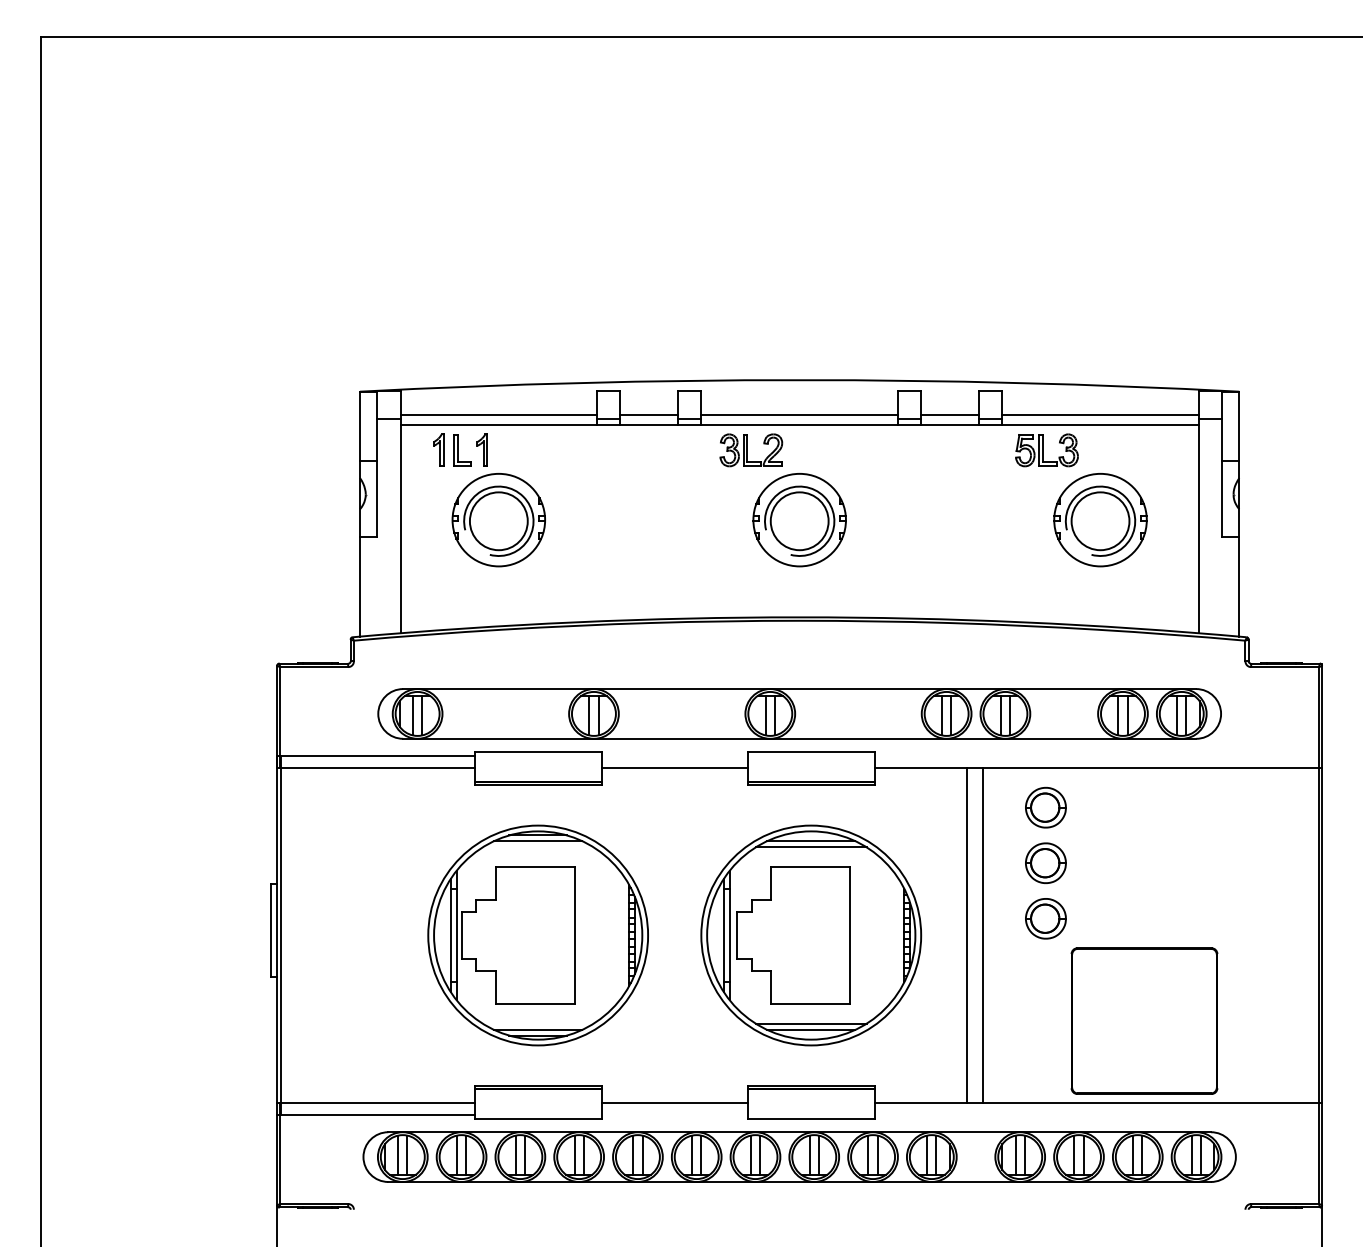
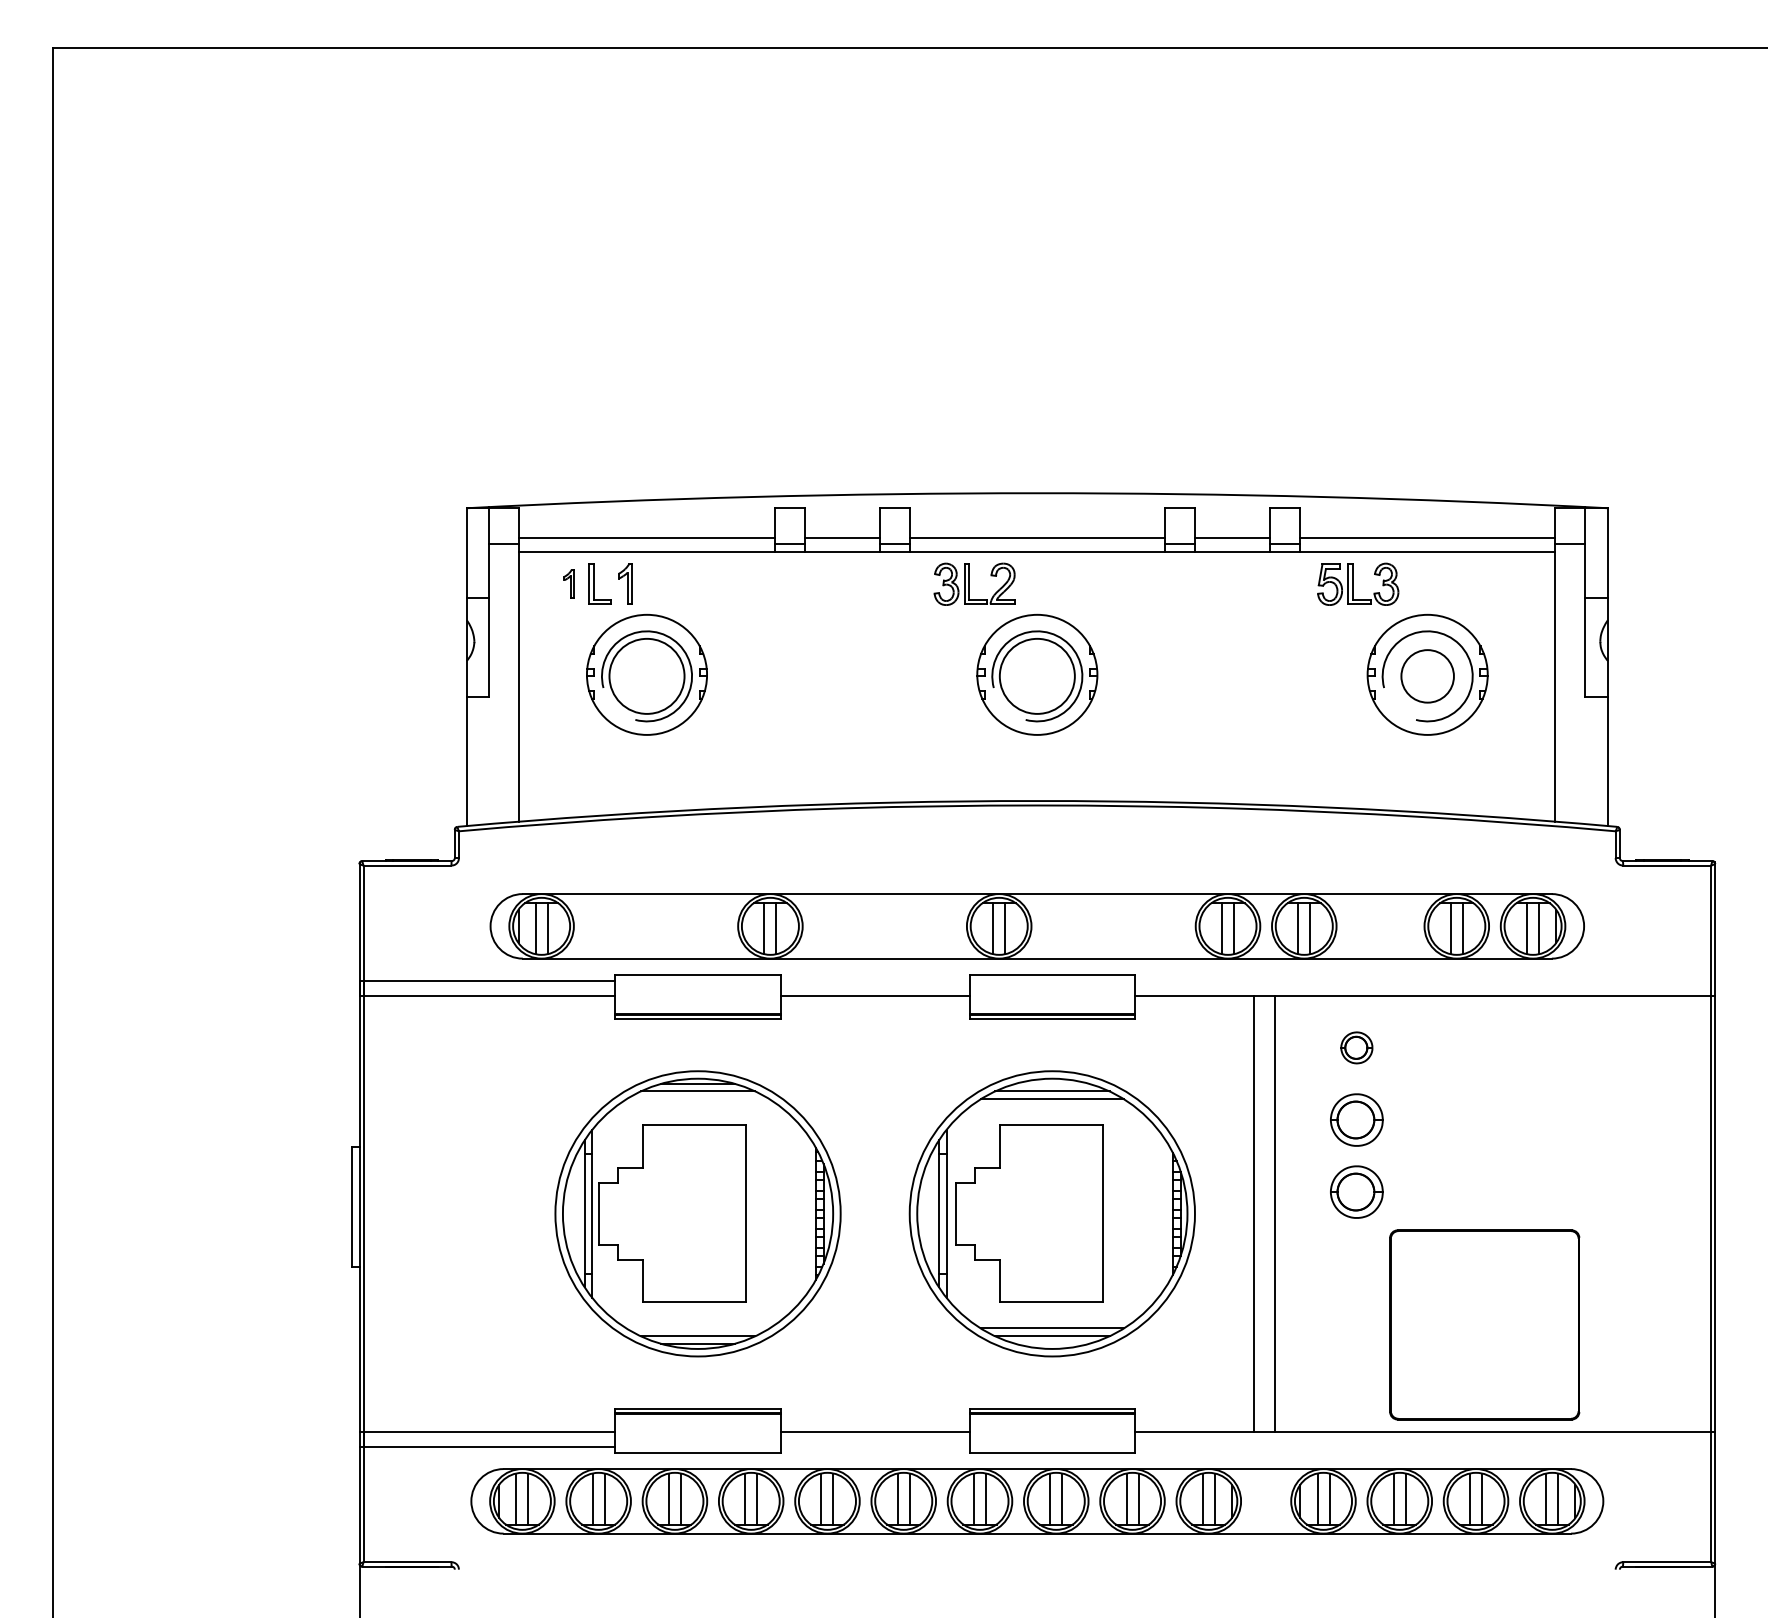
part: (438, 449) -> (568, 583), size x0.7
circle: (1100, 521) -> (1427, 676), size x0.7
part: (1045, 807) -> (1356, 1047), size x0.6

